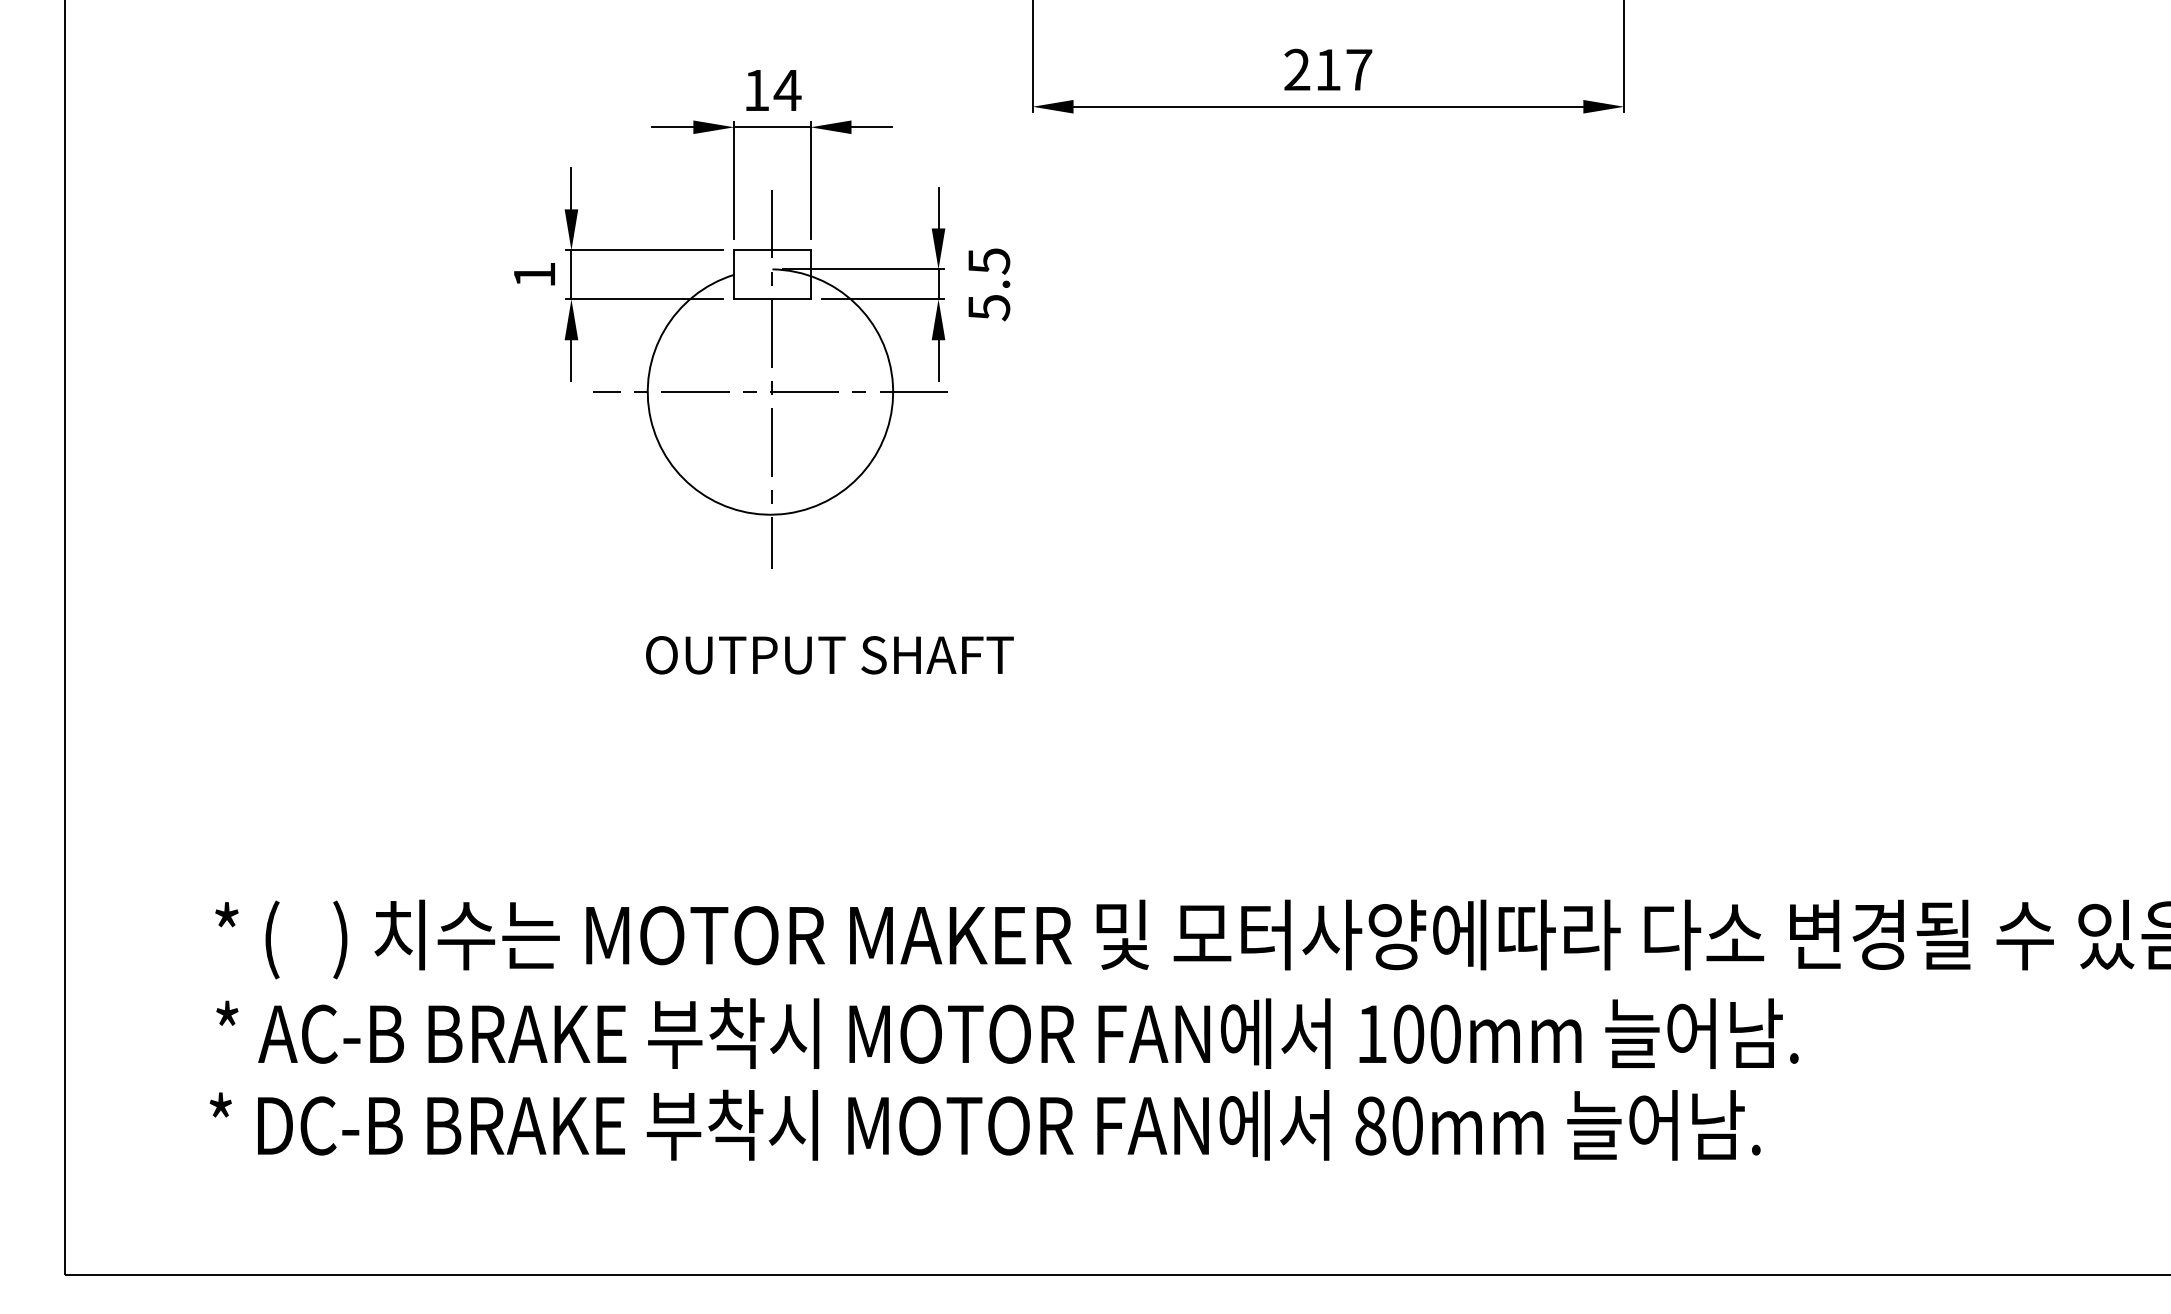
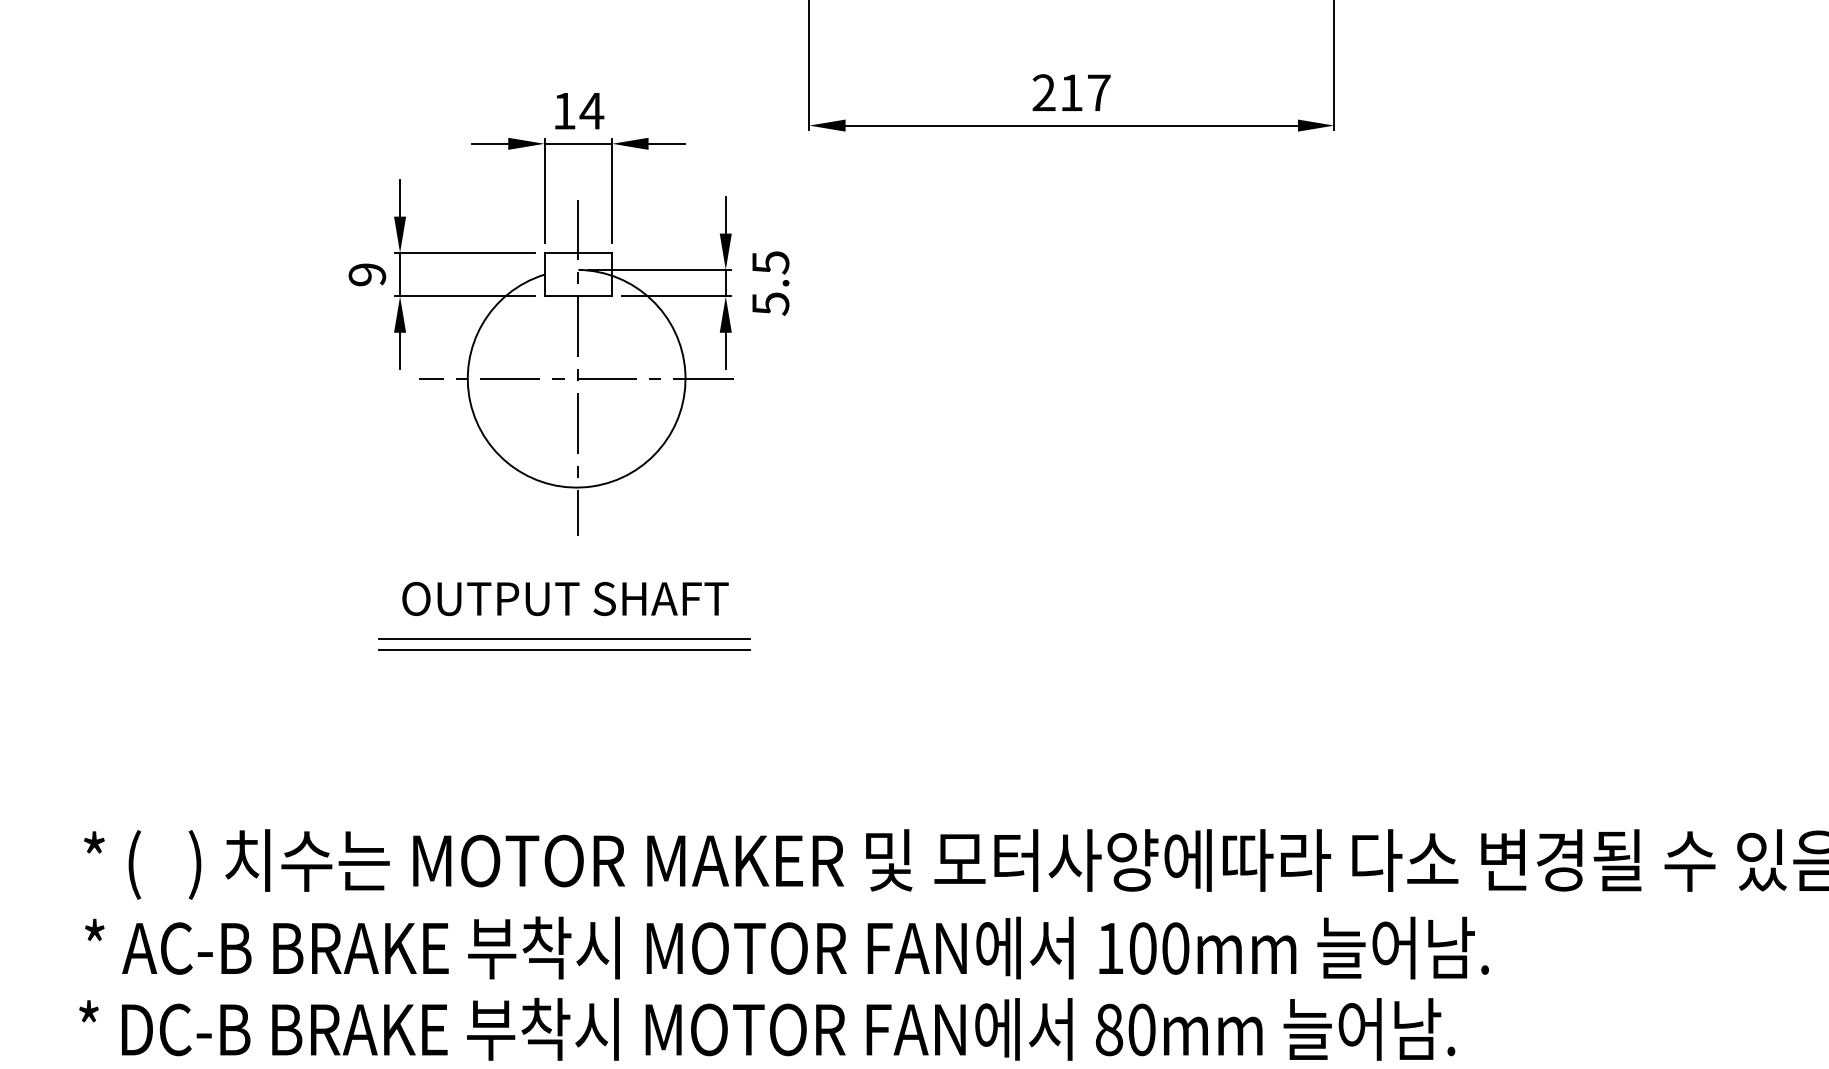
text: (534, 274) -> (367, 274), 1 -> 9
text: (829, 655) -> (565, 599), moved
line: (756, 685) -> (564, 639), added
line: (756, 698) -> (564, 650), added

